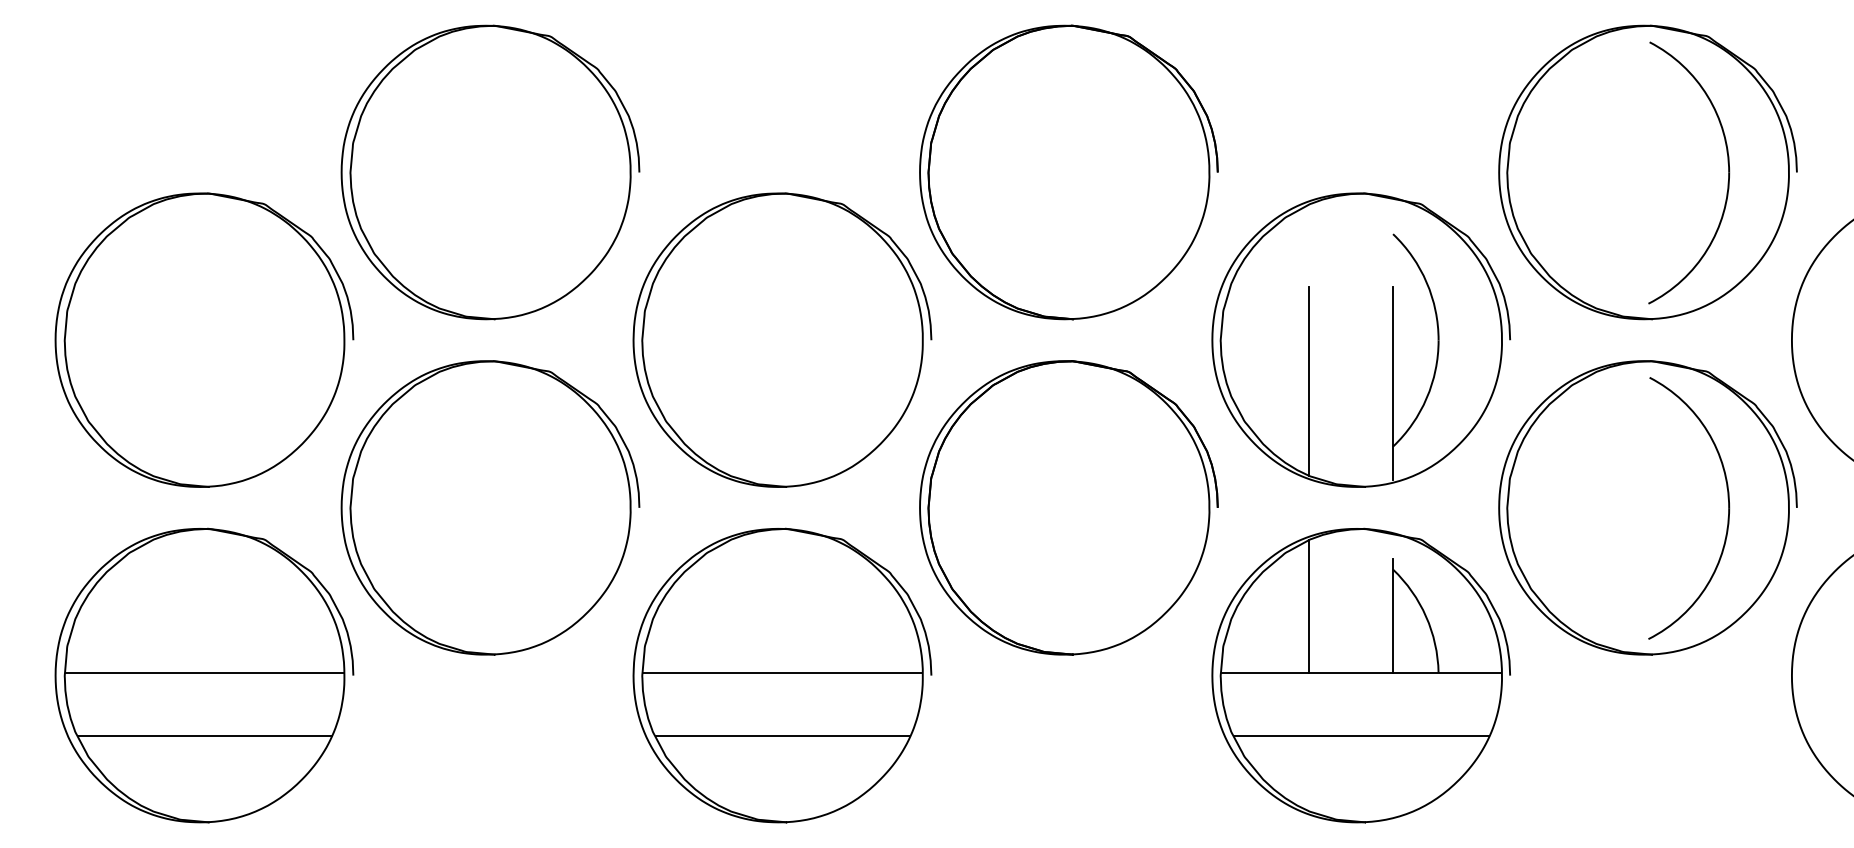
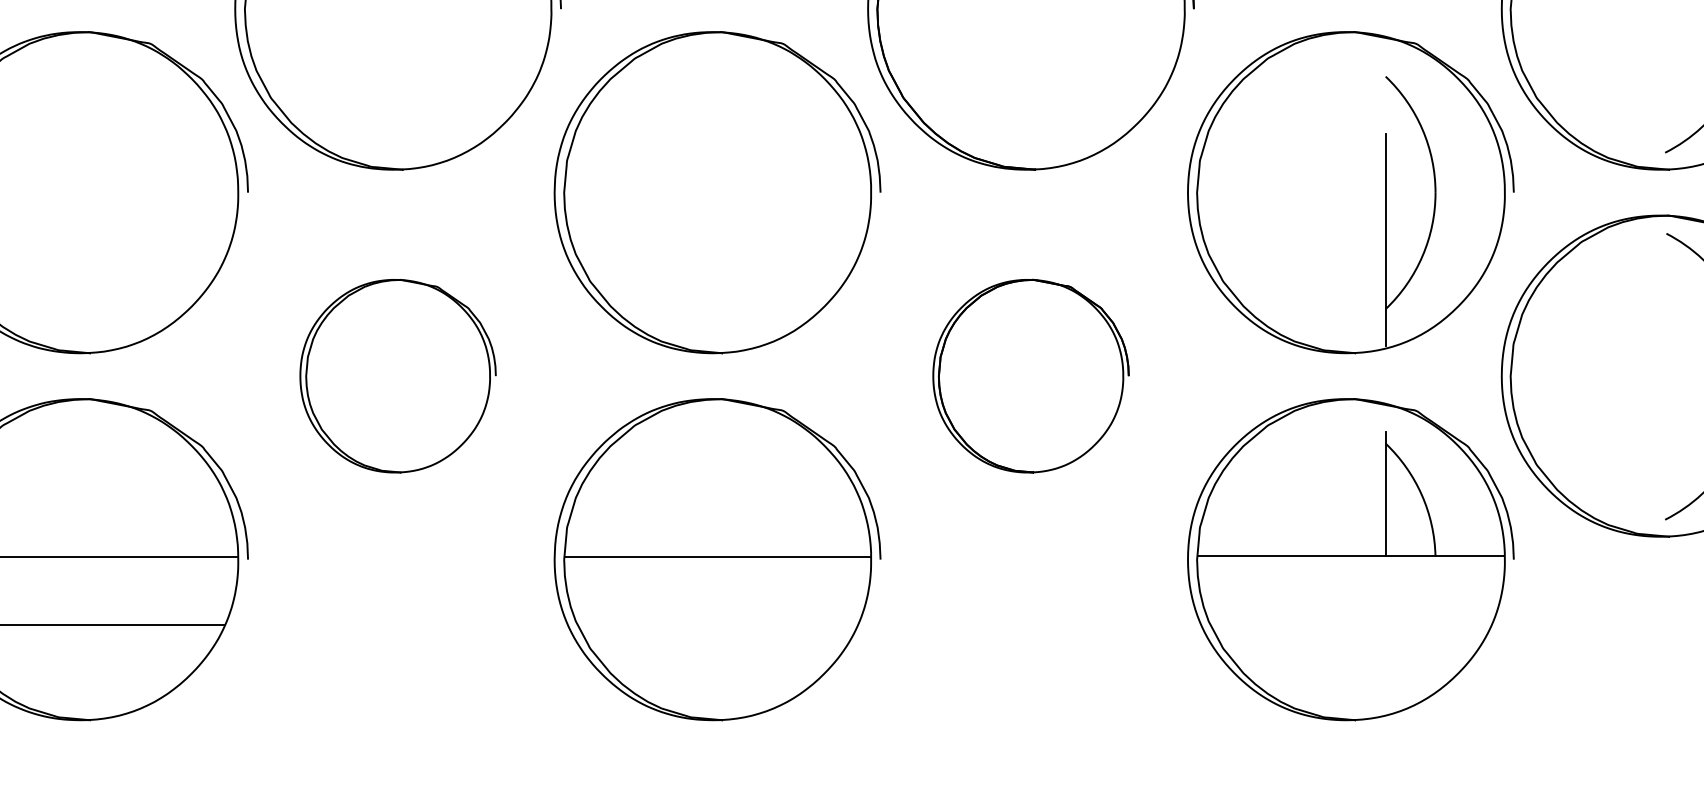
line: (1309, 380) -> (1294, 236), removed
part: (490, 507) -> (398, 375), size x0.6
part: (1068, 507) -> (1030, 375), size x0.6
line: (1309, 606) -> (1294, 484), removed
line: (782, 735) -> (717, 625), removed
line: (1361, 735) -> (1351, 625), removed

